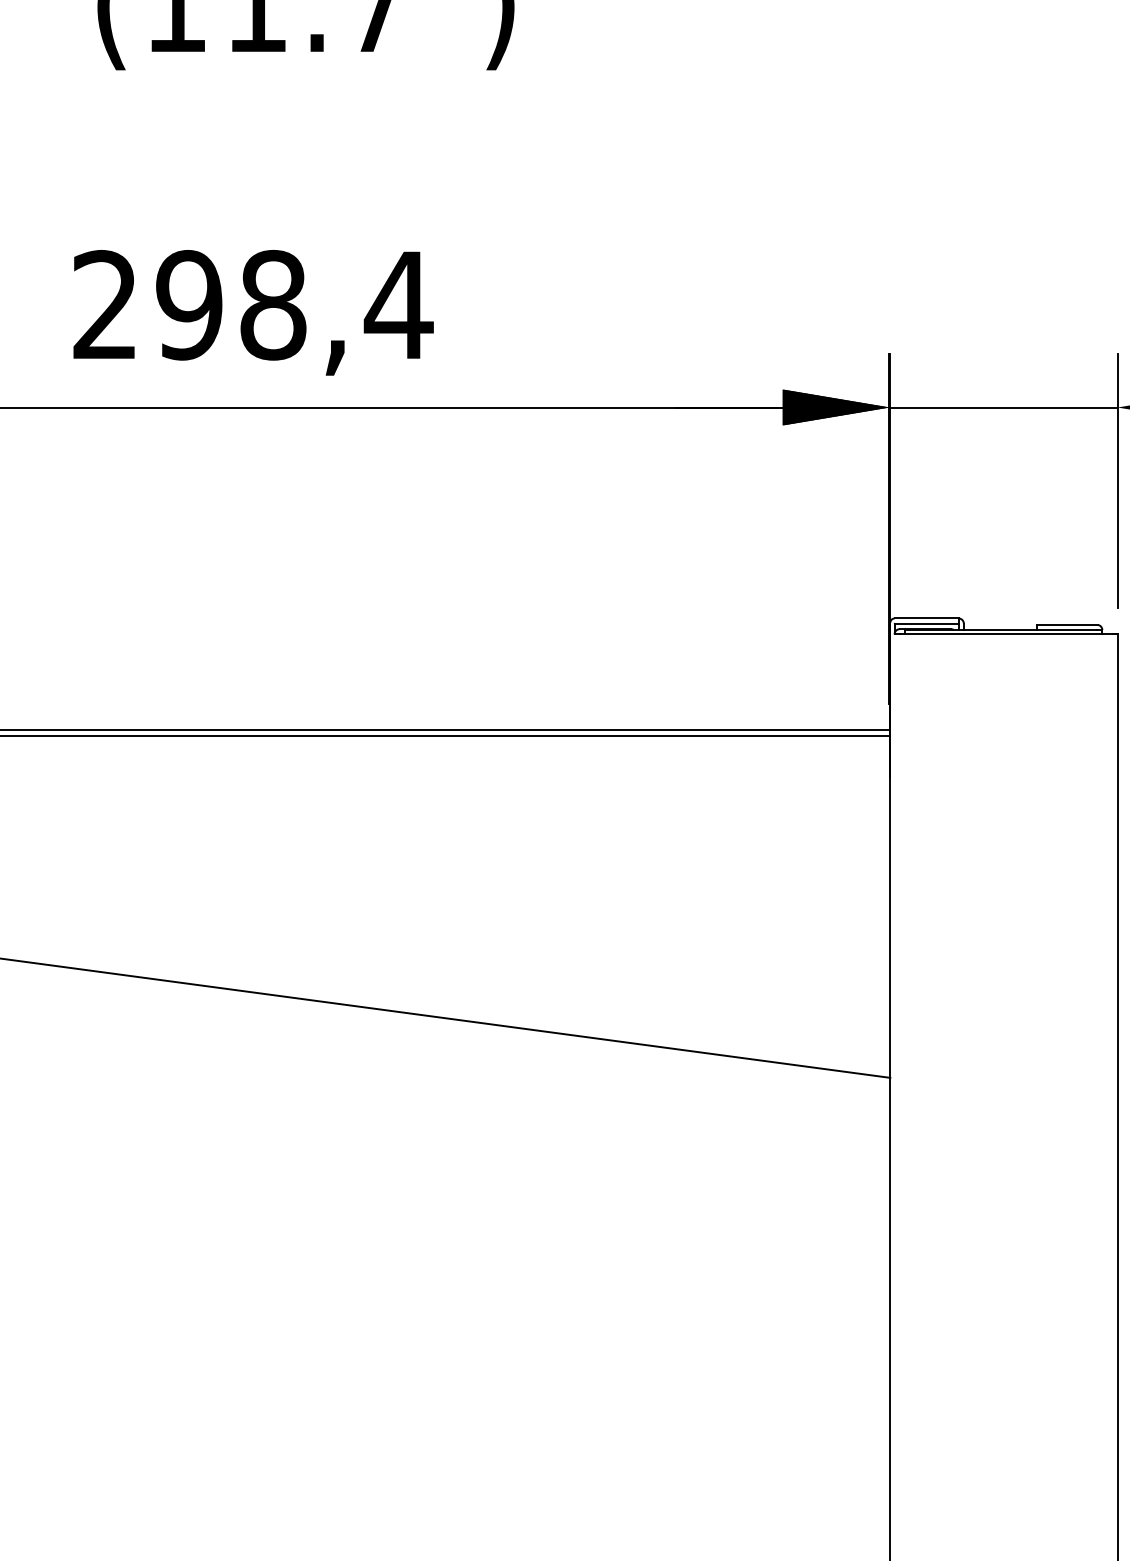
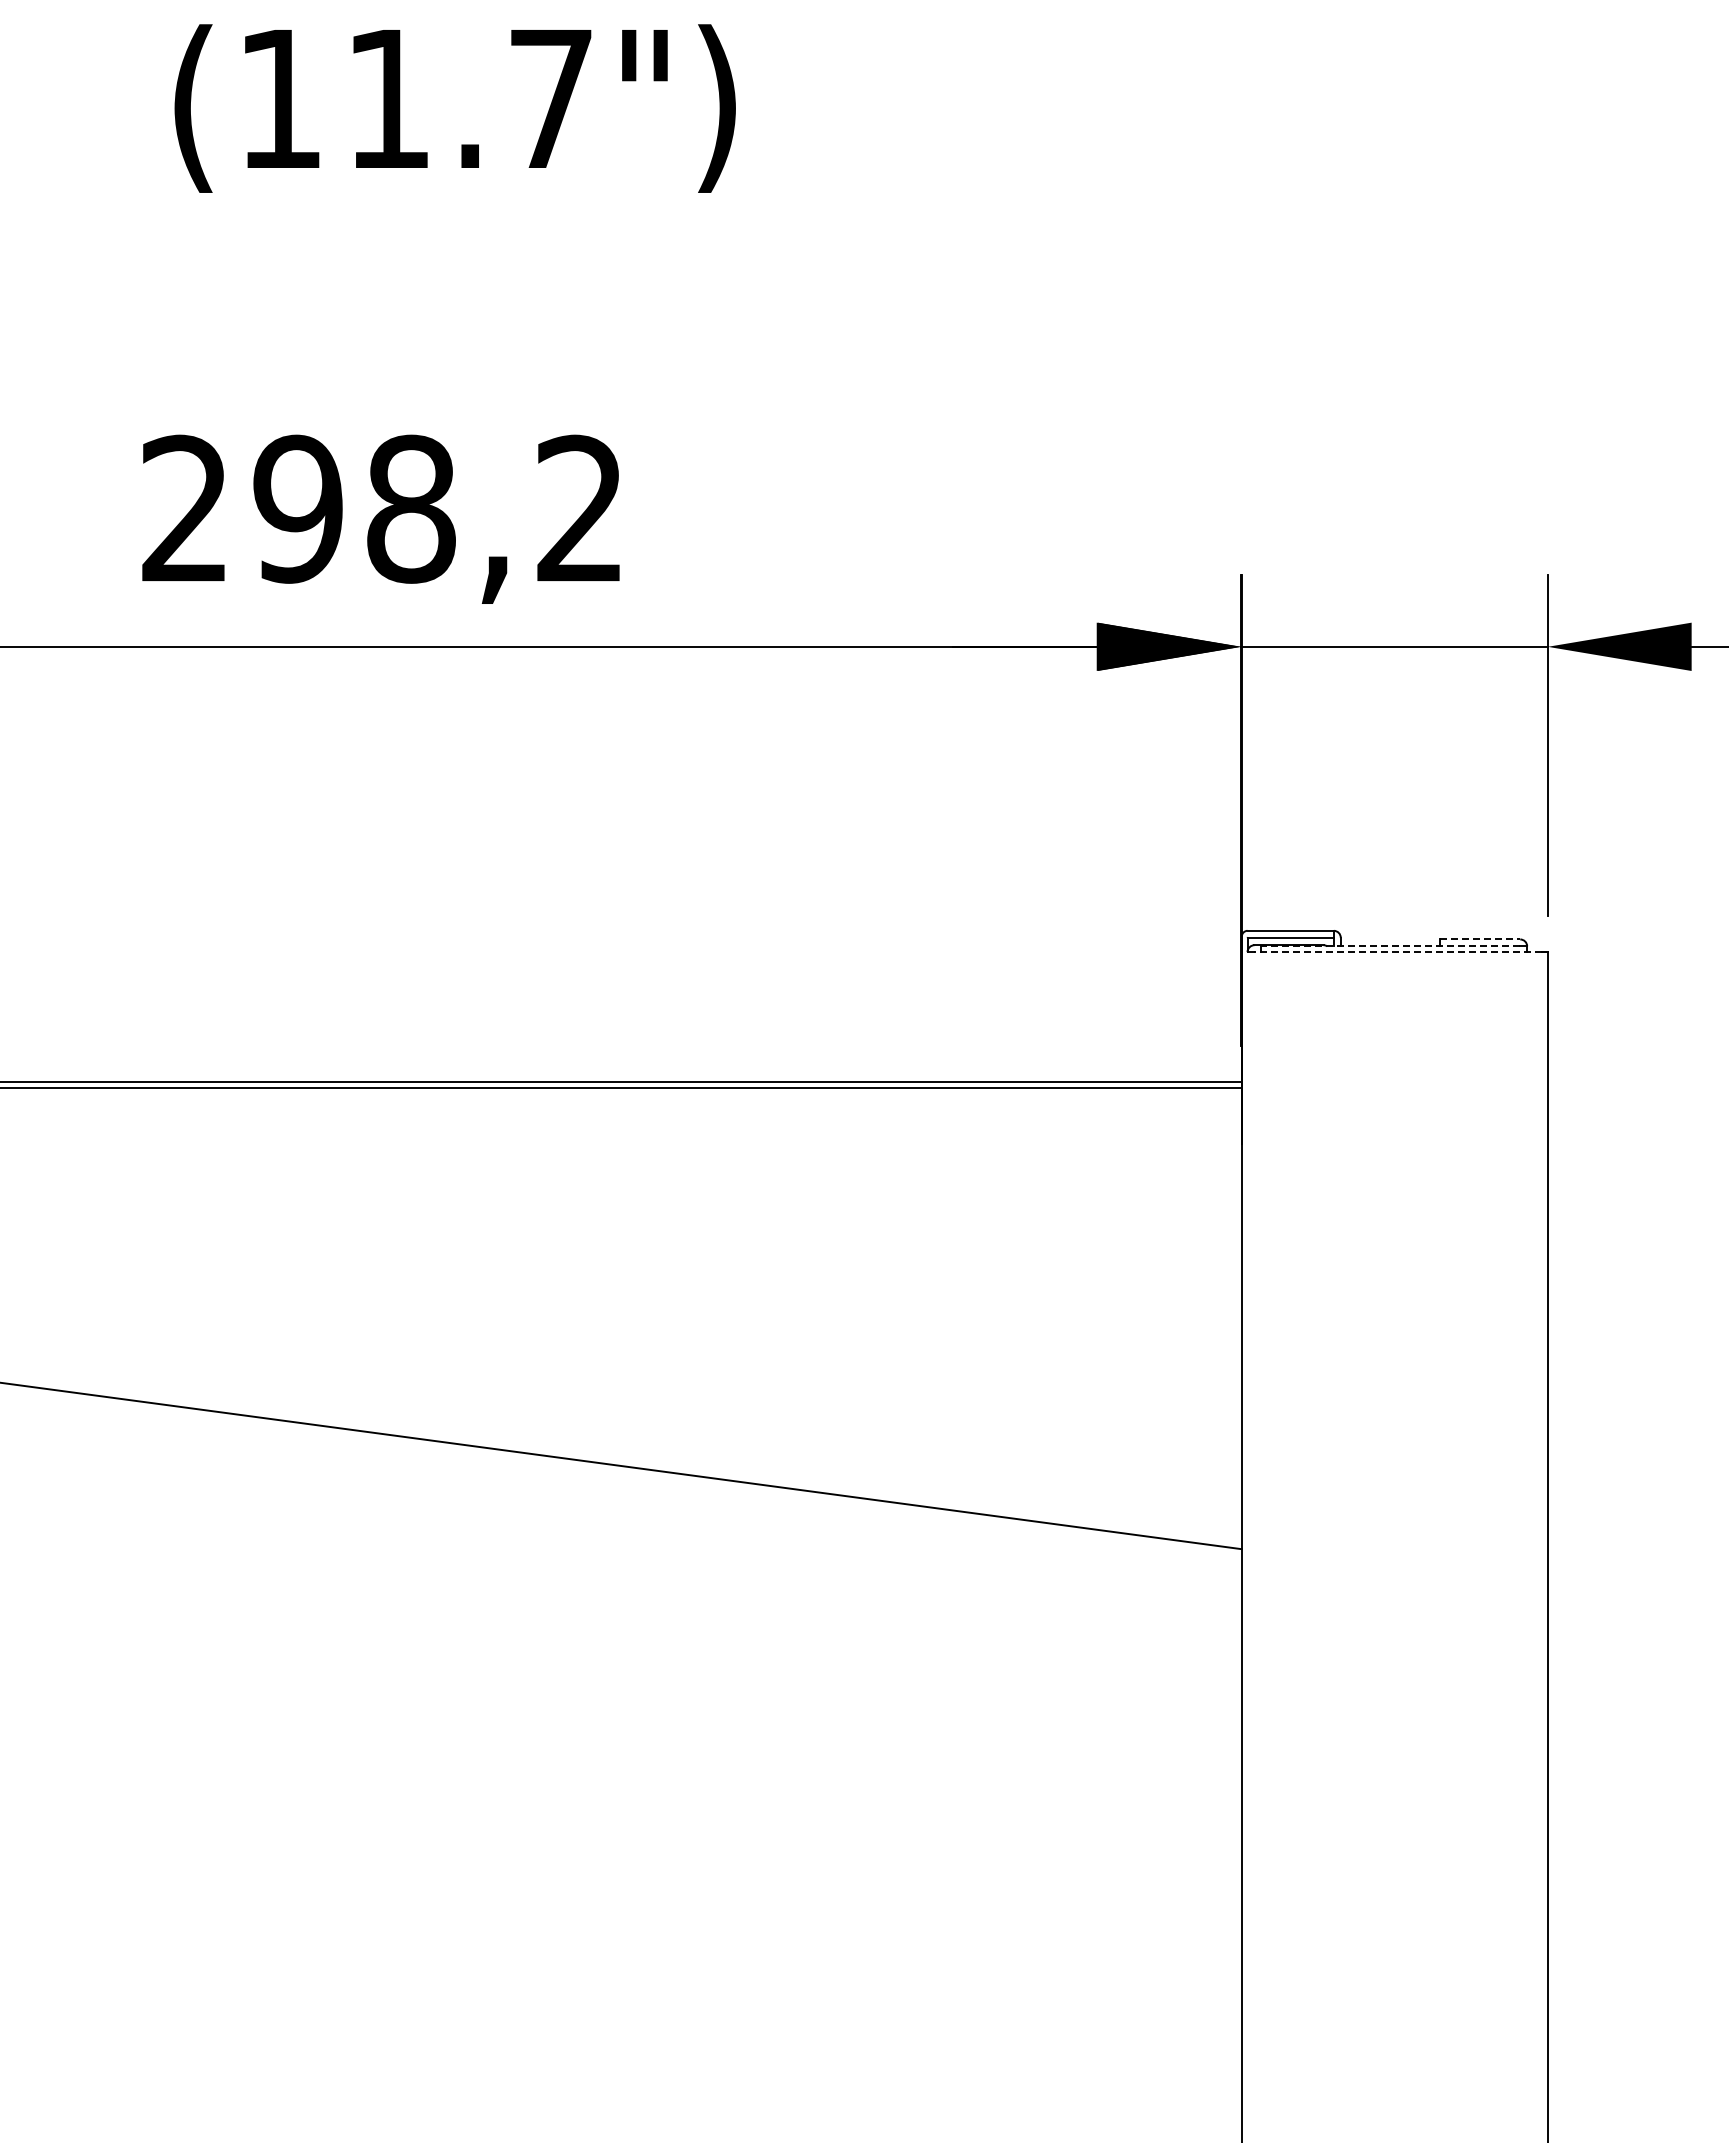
text: (399, 303) -> (580, 507), 298,4 -> 298,2
line: (1067, 624) -> (1480, 939), solid -> dashed
line: (1000, 630) -> (1390, 946), solid -> dashed
line: (1006, 634) -> (1398, 952), solid -> dashed

